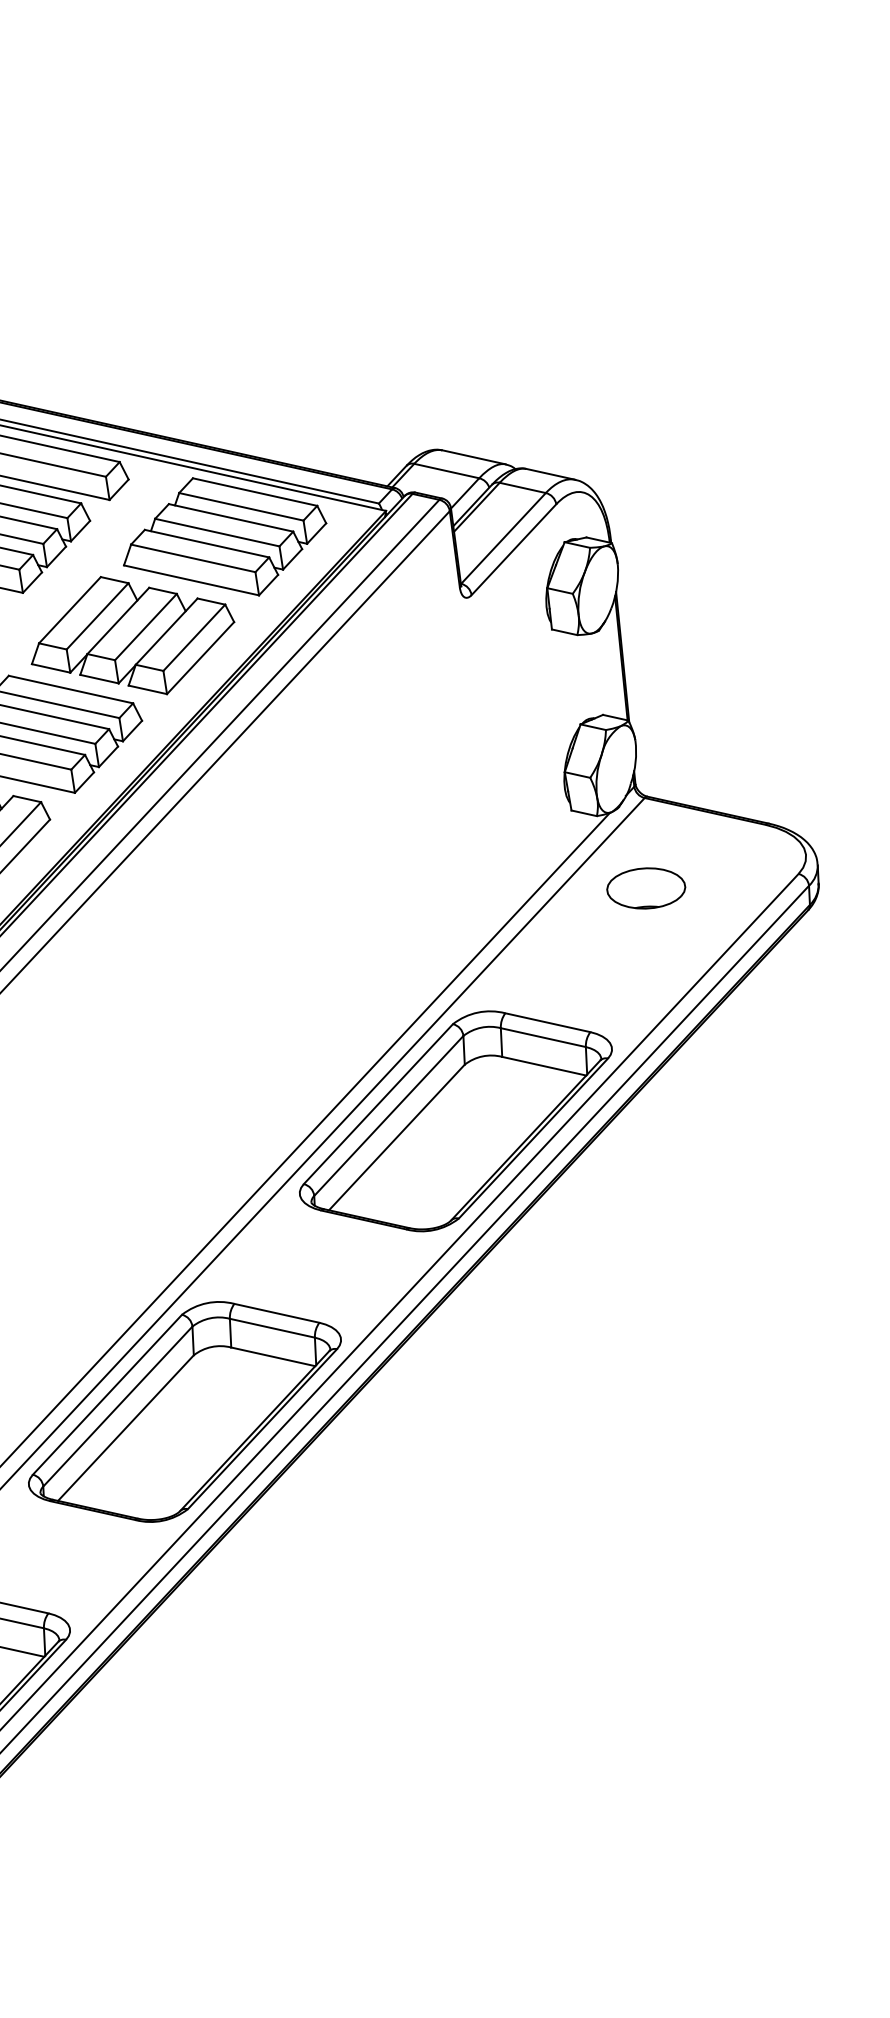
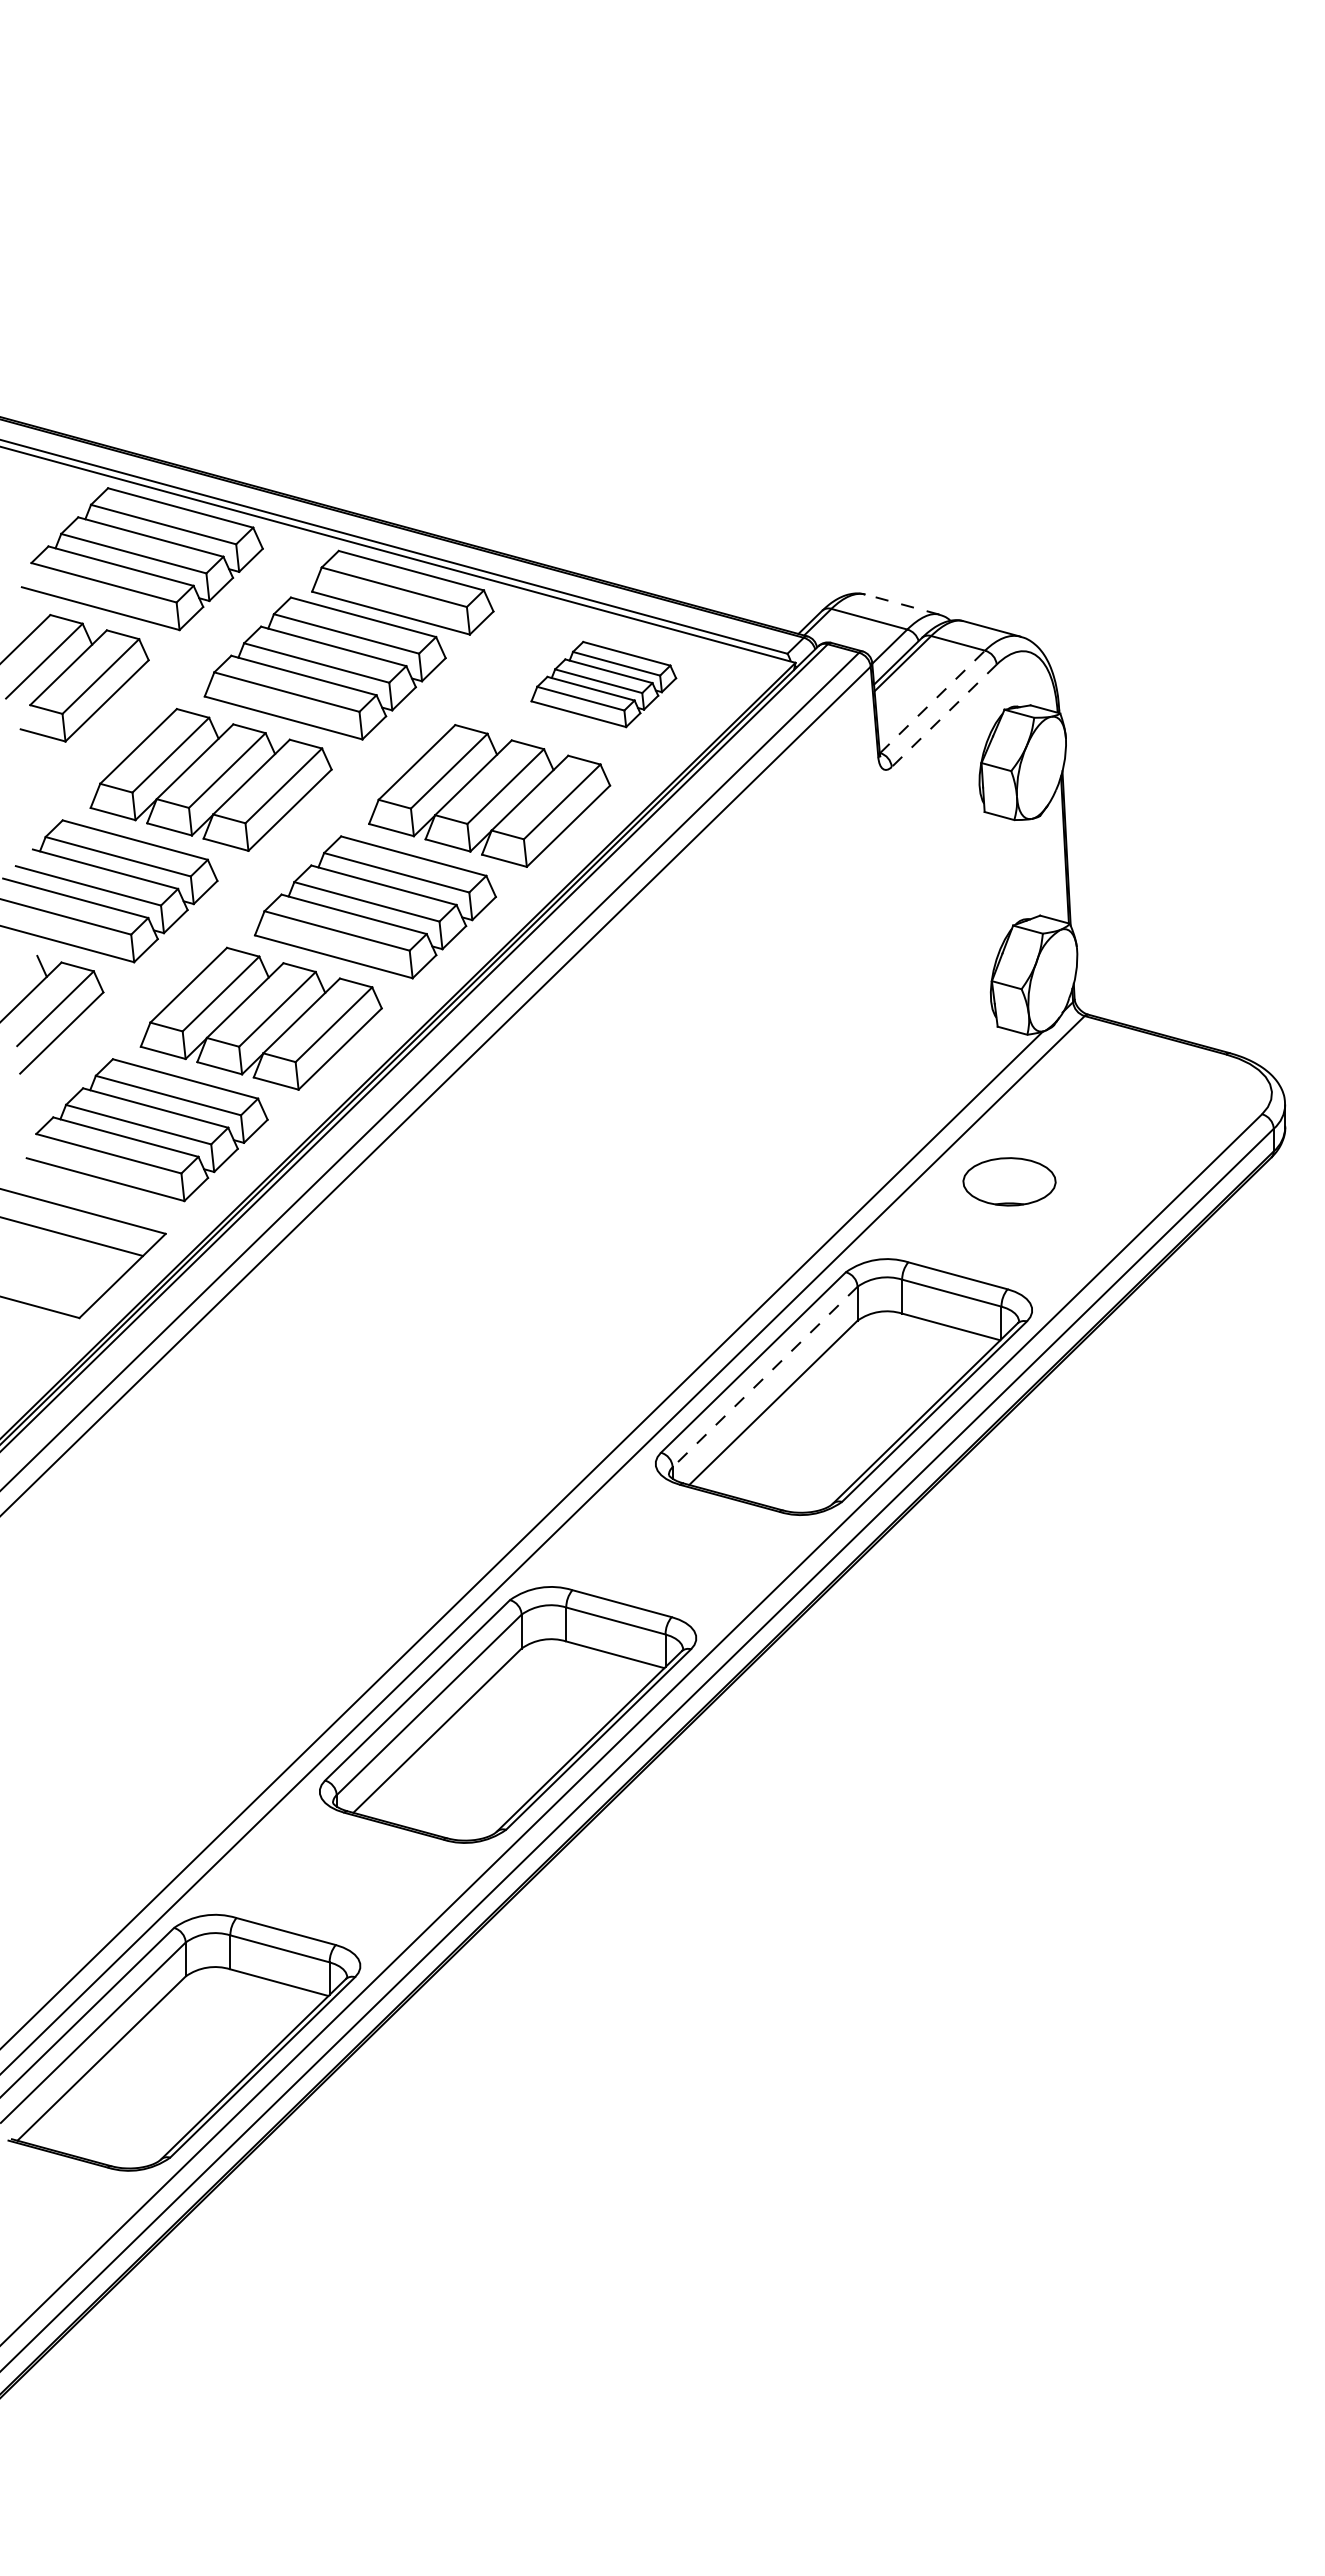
line: (474, 457) -> (902, 604), solid -> dashed
part: (224, 536) -> (603, 684), size x0.6
line: (503, 538) -> (932, 701), solid -> dashed
line: (513, 550) -> (943, 716), solid -> dashed
part: (646, 888) -> (1009, 1181), moved
line: (388, 1116) -> (764, 1377), solid -> dashed

